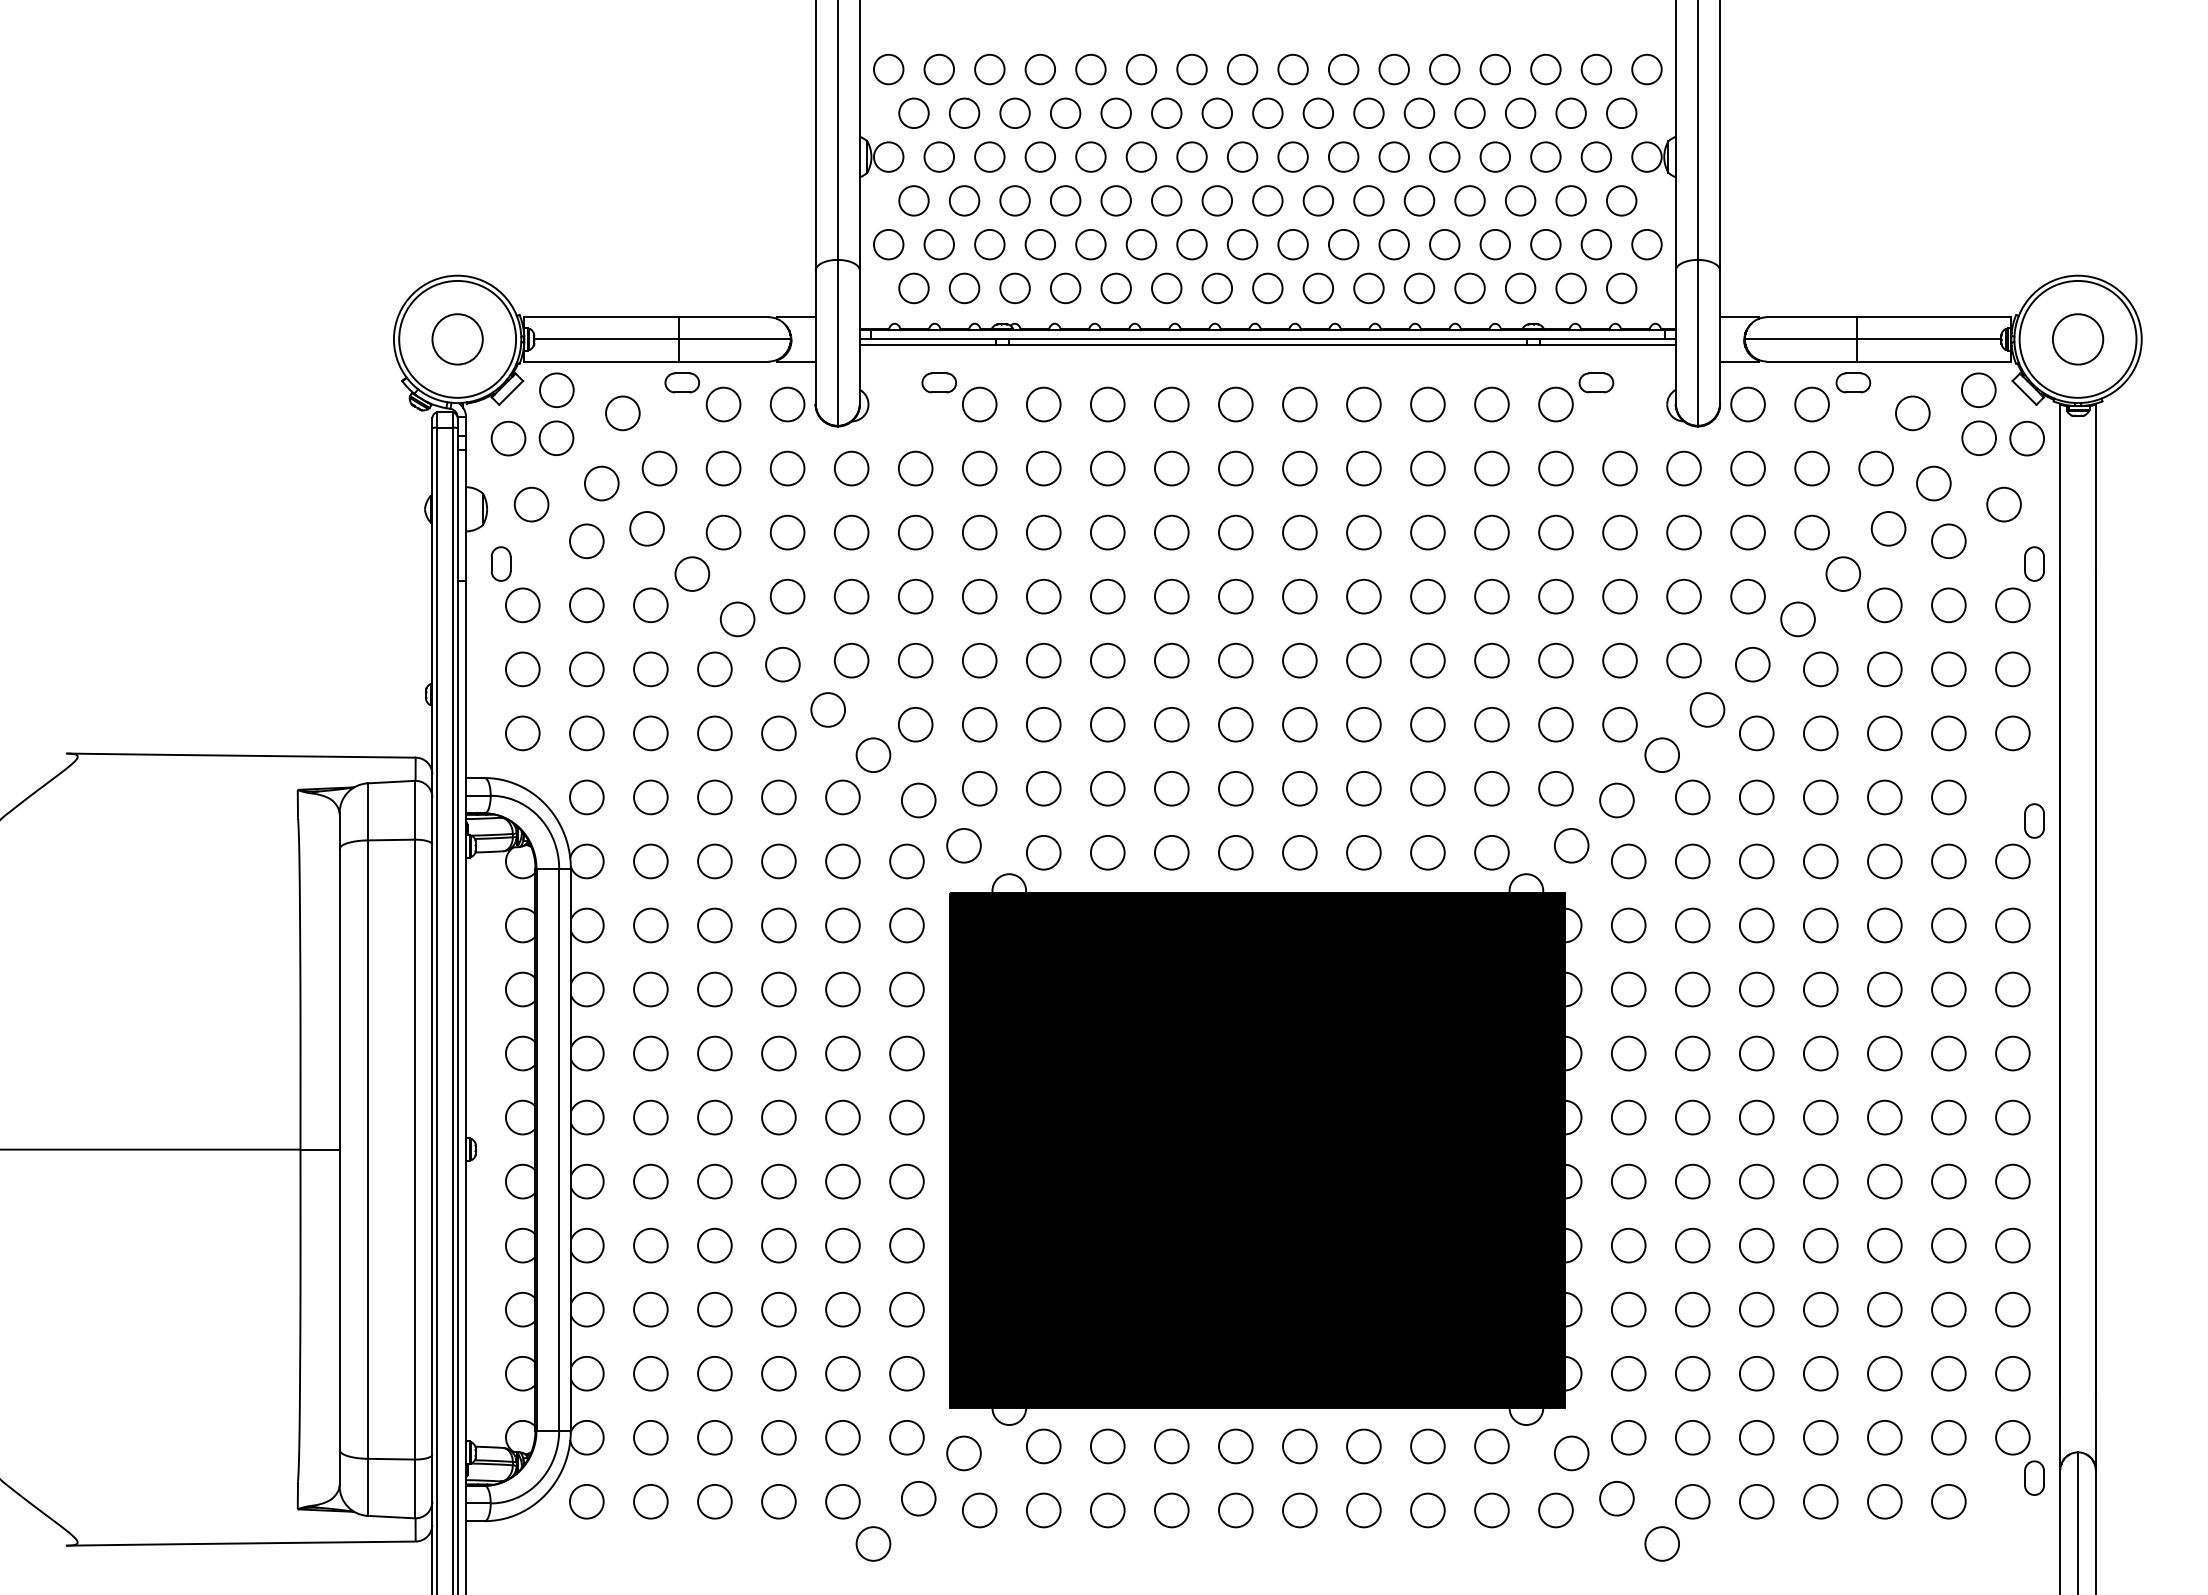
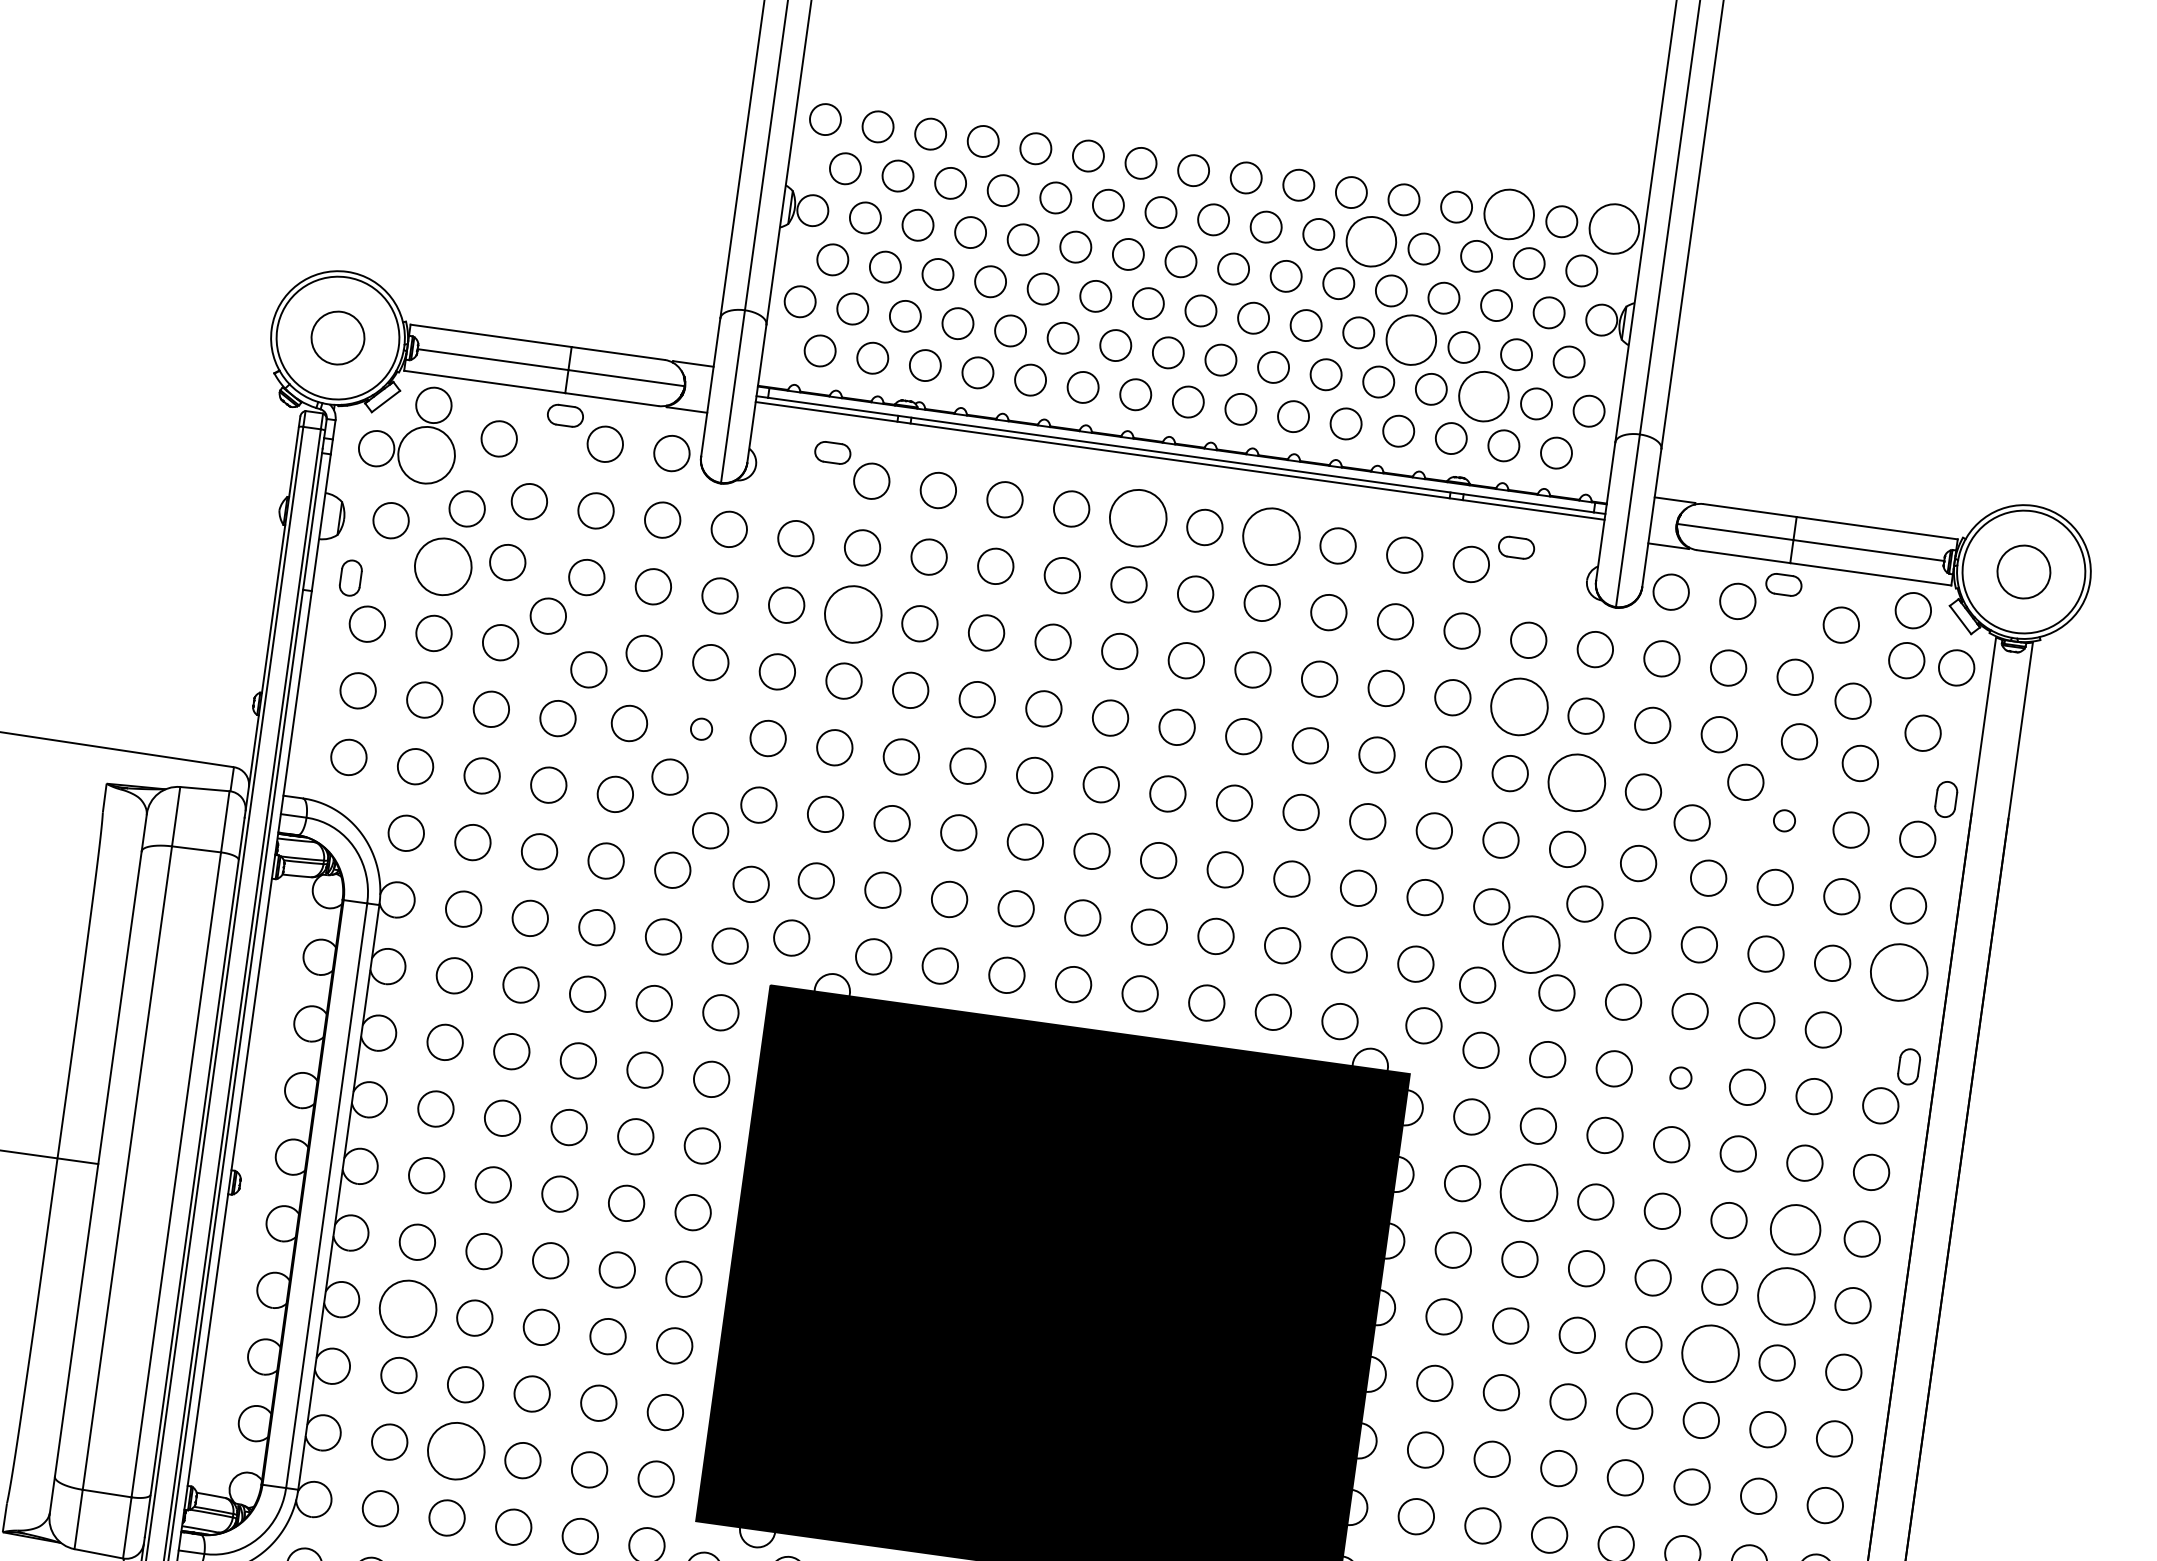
circle: (1545, 69) -> (1508, 214), size x1.6
circle: (1646, 69) -> (1613, 228), size x1.6
circle: (1419, 113) -> (1371, 241), size x1.6
circle: (1469, 200) -> (1410, 339), size x1.6
circle: (1545, 244) -> (1483, 396), size x1.6
circle: (1235, 404) -> (1137, 518), size x1.6
circle: (1363, 404) -> (1271, 536), size x1.6
circle: (556, 438) -> (426, 455), size x1.6
circle: (979, 532) -> (853, 614), size x1.6
circle: (1619, 532) -> (1518, 706), size x1.6
circle: (586, 541) -> (442, 566), size x1.6
circle: (1683, 596) -> (1576, 782), size x1.6
circle: (1884, 605) -> (1784, 820), size x0.6
circle: (851, 660) -> (701, 729), size x0.6
circle: (2012, 733) -> (1898, 972), size x1.6
circle: (1662, 755) -> (1531, 944), size x1.6
circle: (1820, 861) -> (1680, 1078), size x0.6
circle: (1692, 989) -> (1528, 1192), size x1.6
circle: (1948, 989) -> (1795, 1229), size x1.4
circle: (1948, 1053) -> (1786, 1296), size x1.6
circle: (1884, 1117) -> (1710, 1353), size x1.6
circle: (650, 1245) -> (407, 1308), size x1.6
circle: (714, 1373) -> (455, 1451), size x1.6

